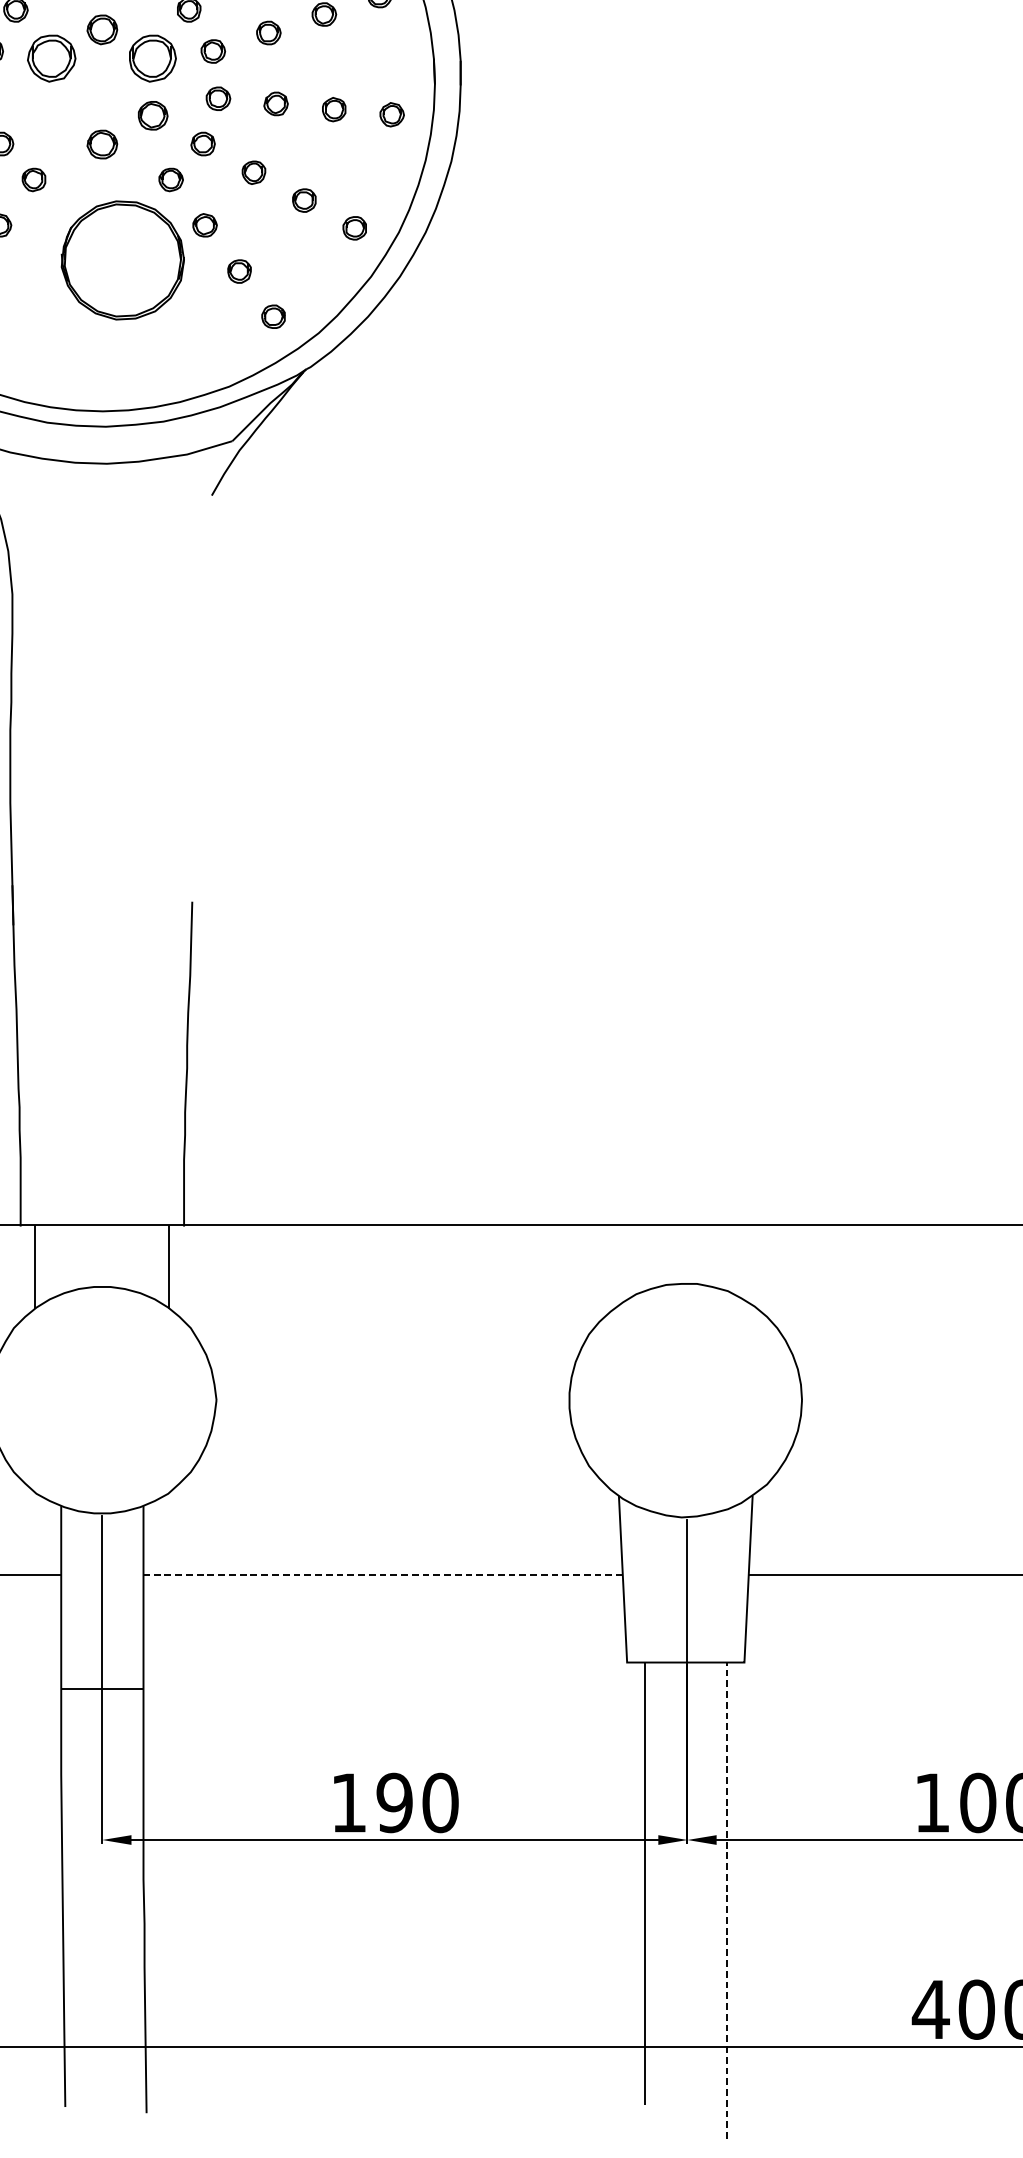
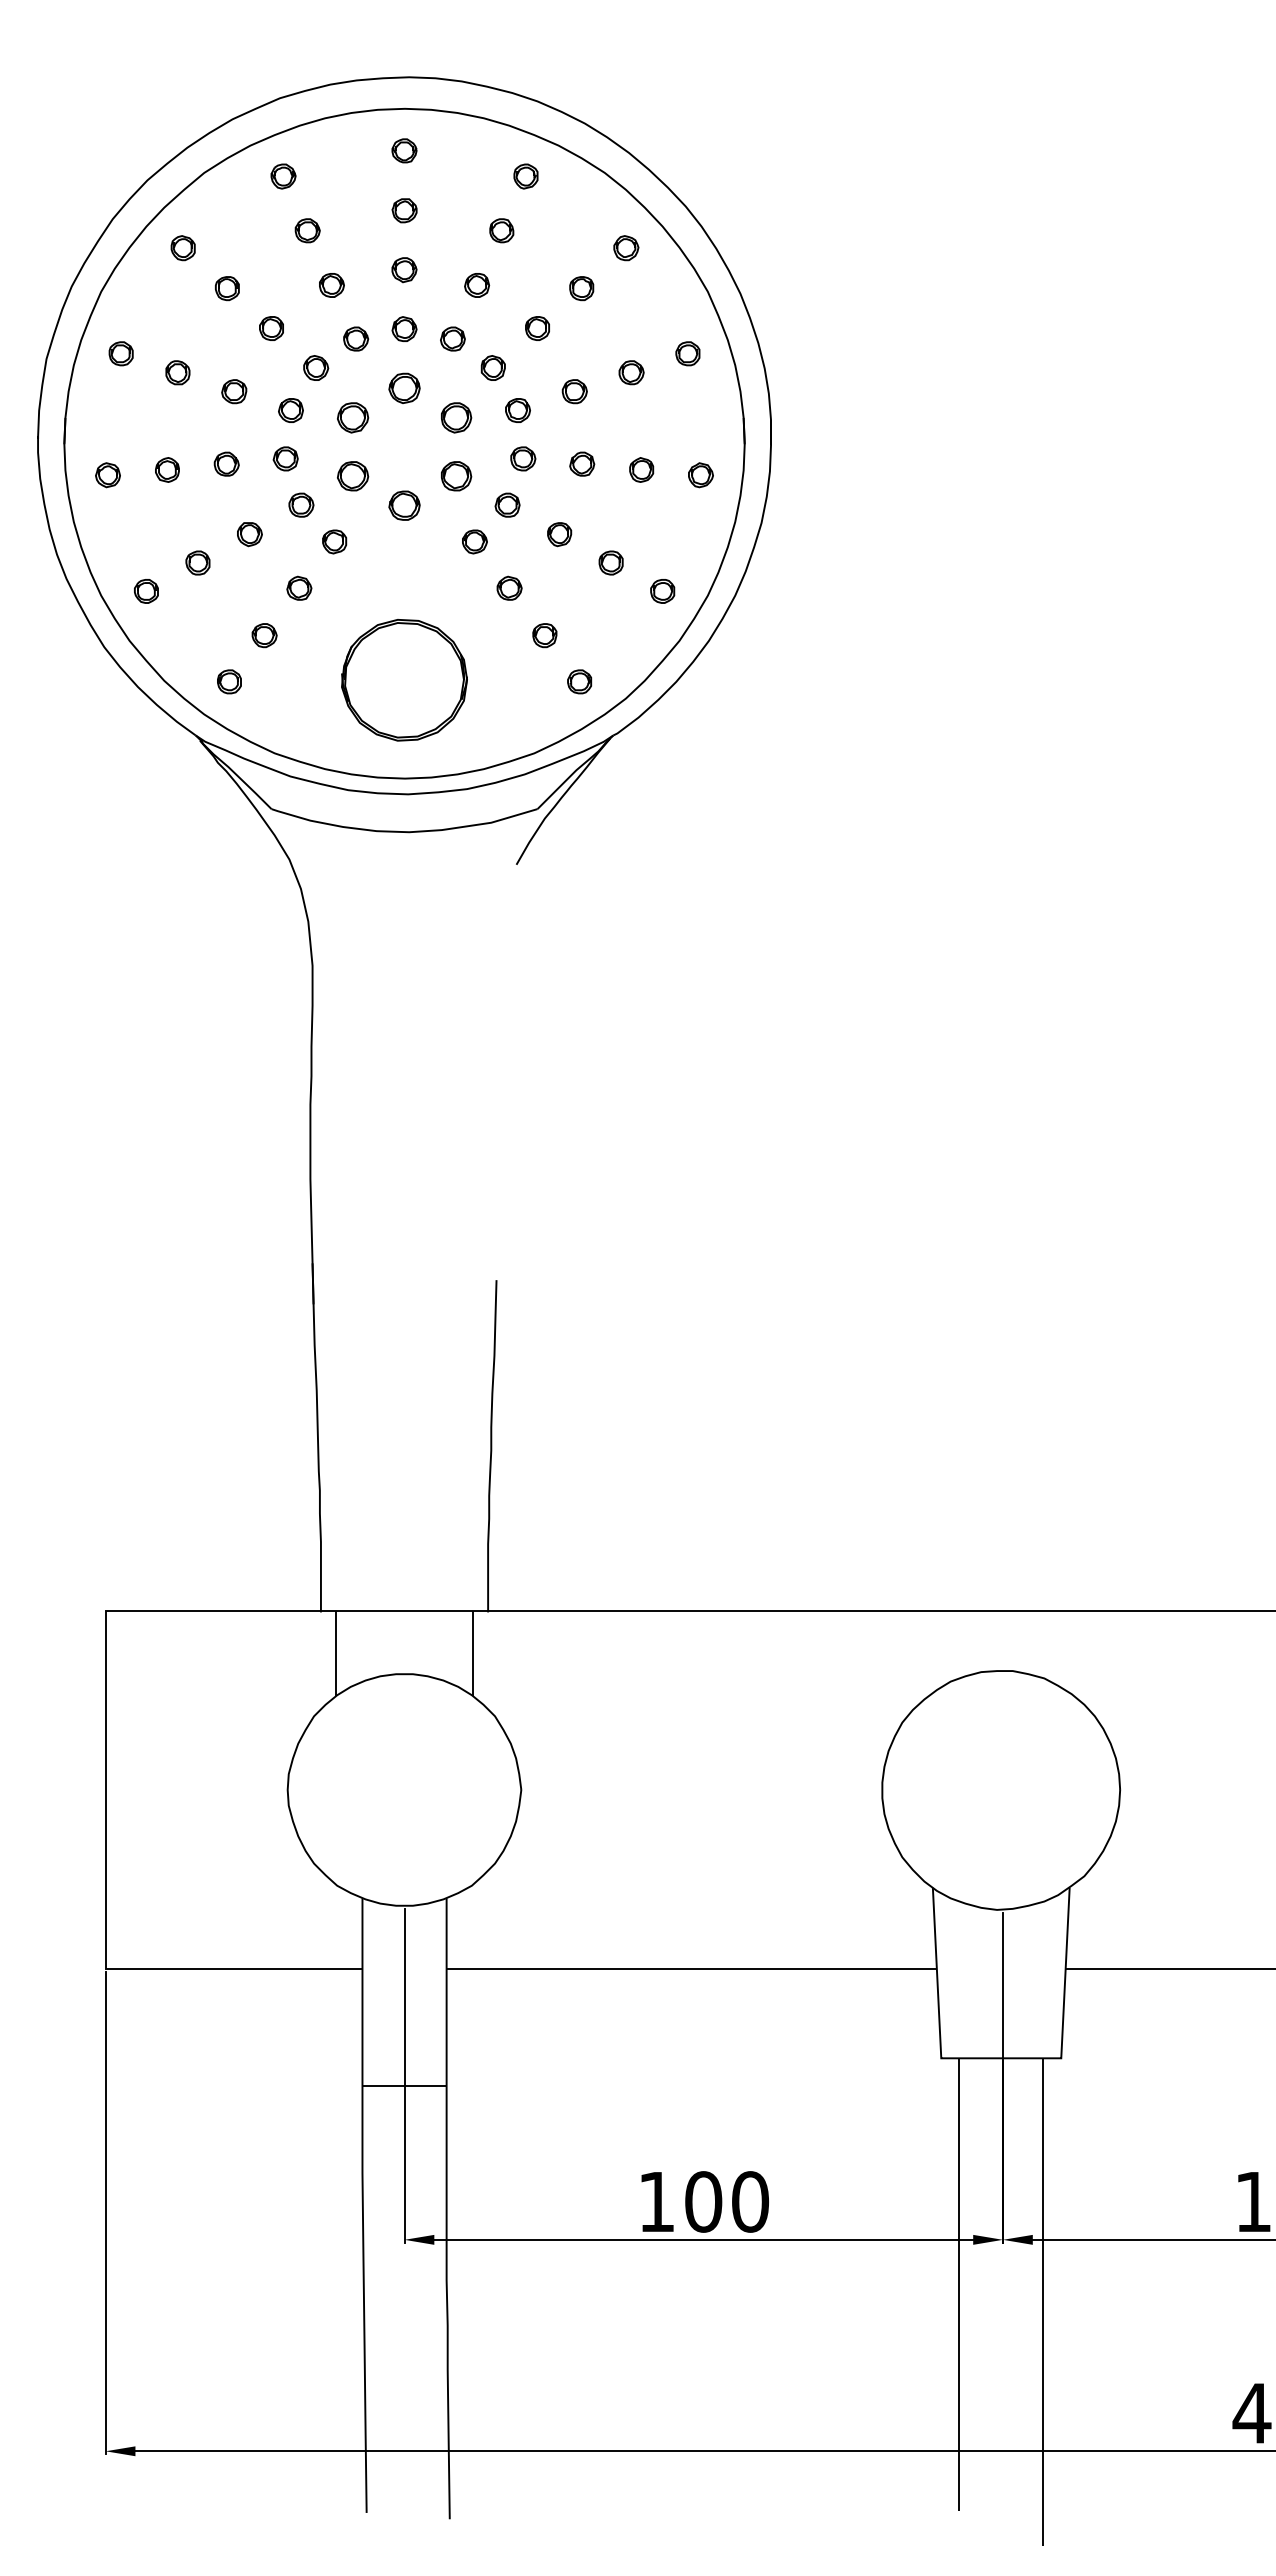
part: (52, 58) -> (353, 417), size x0.62
part: (153, 58) -> (456, 417), size x0.62
part: (52, 115) -> (353, 476), added
part: (122, 260) -> (404, 680), moved
line: (382, 1574) -> (691, 1968), dashed -> solid
text: (394, 1802) -> (703, 2201), 190 -> 100
line: (727, 1902) -> (1043, 2303), dashed -> solid

